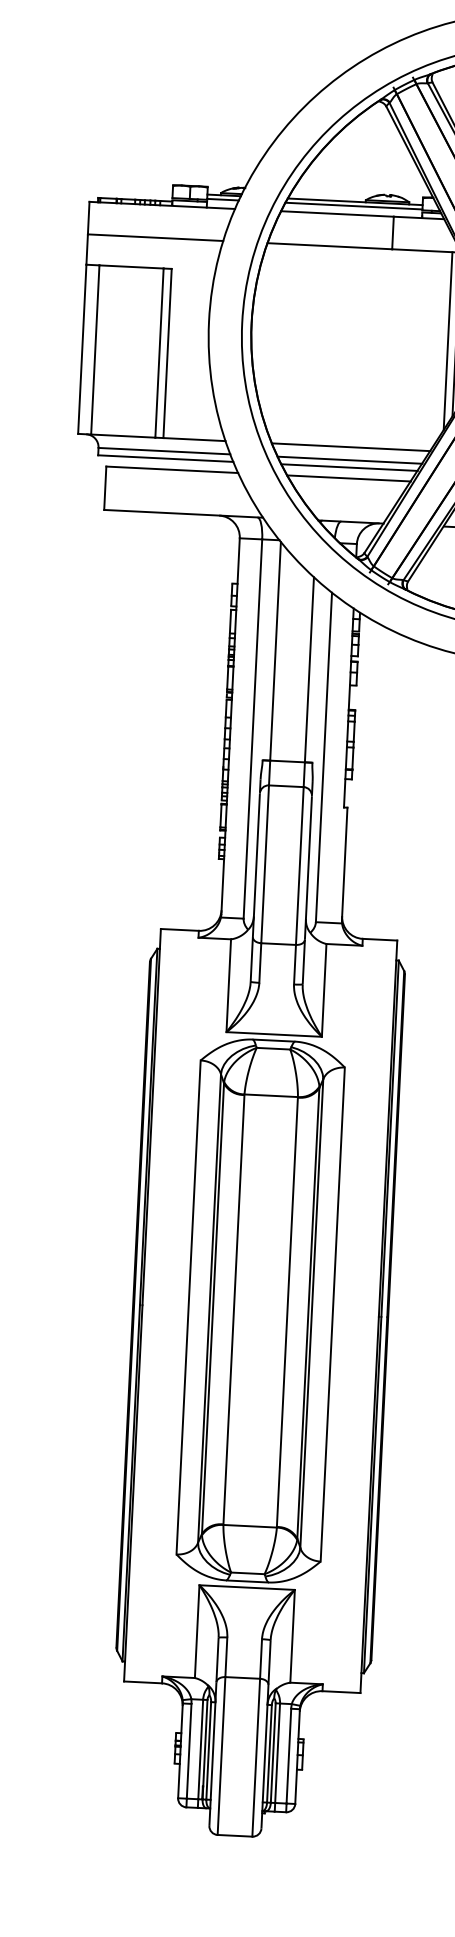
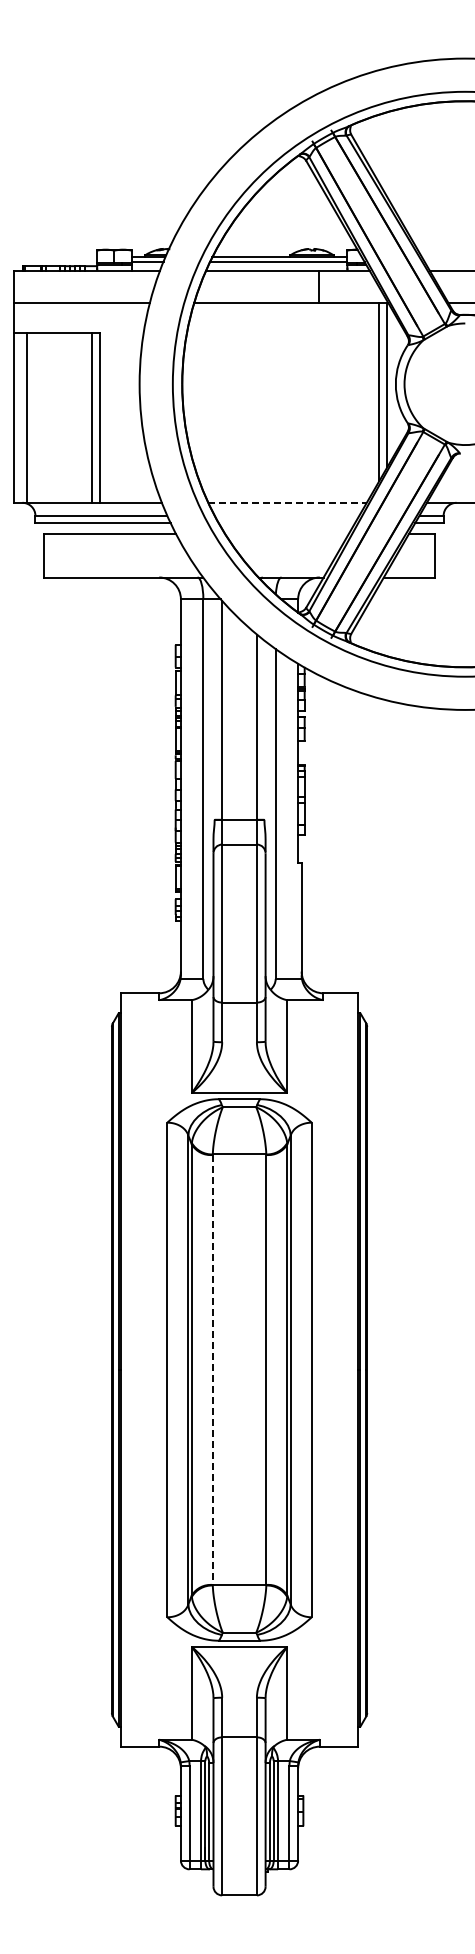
line: (351, 446) -> (288, 502), solid -> dashed
line: (349, 459) -> (286, 515), removed
line: (348, 467) -> (286, 523), removed
line: (349, 478) -> (287, 534), removed
line: (233, 1309) -> (212, 1369), solid -> dashed

